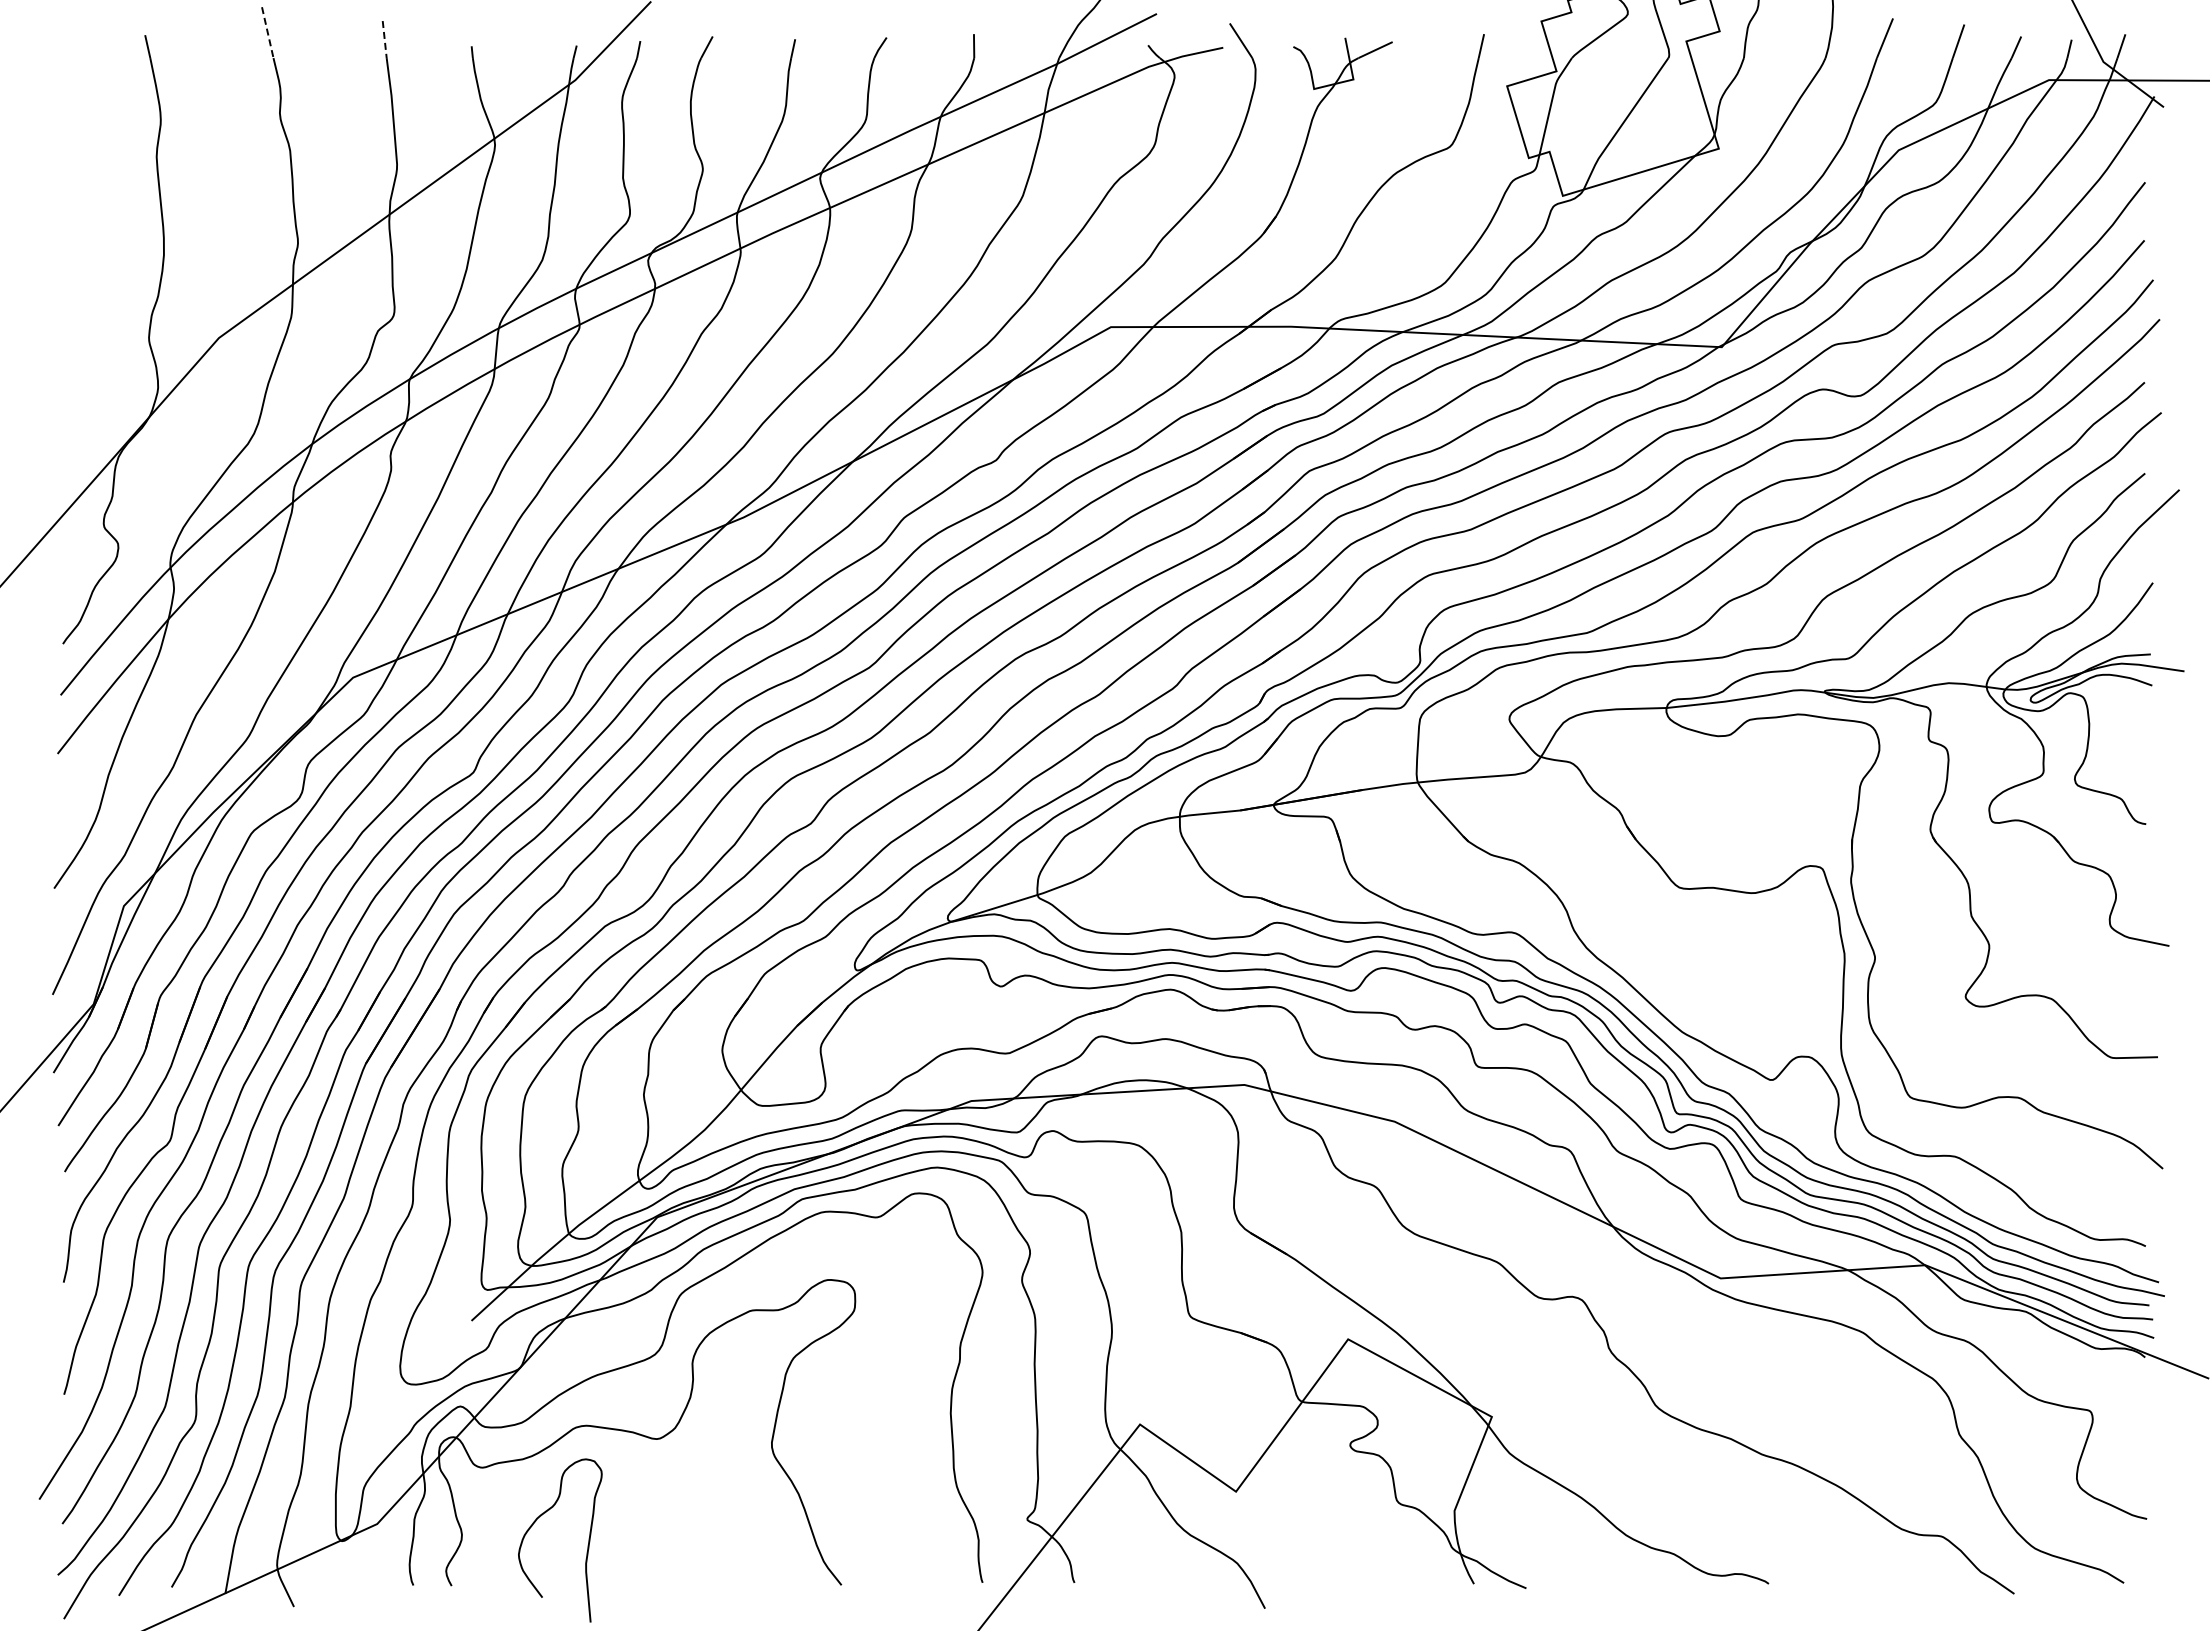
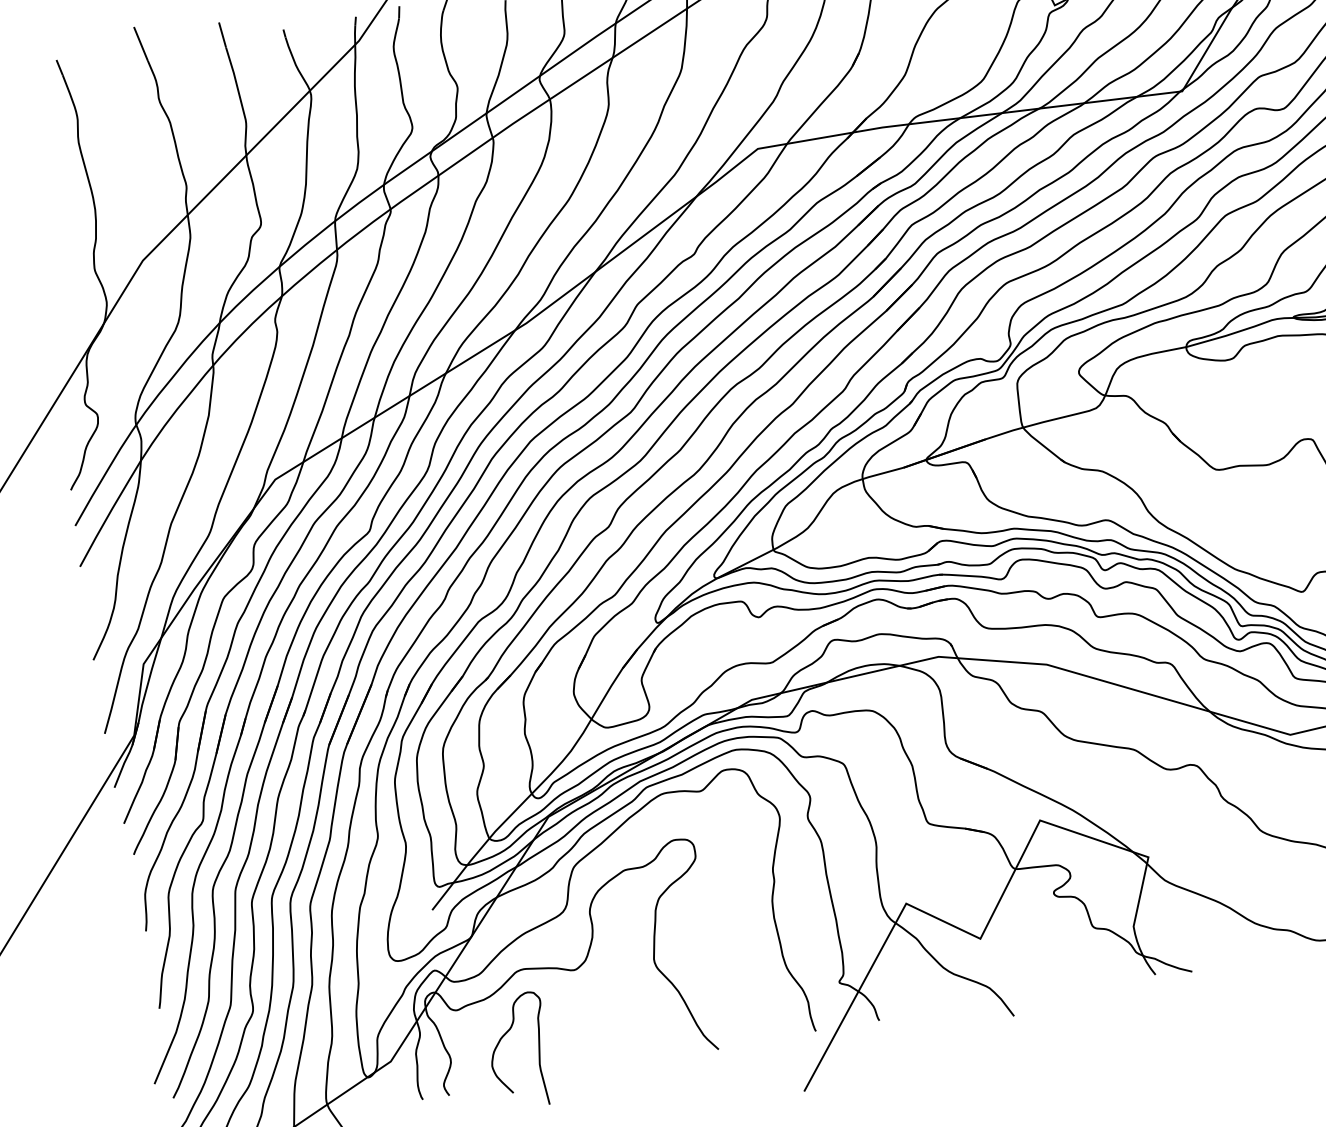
line: (267, 33) -> (140, 44), dashed -> solid
line: (384, 39) -> (222, 35), dashed -> solid

